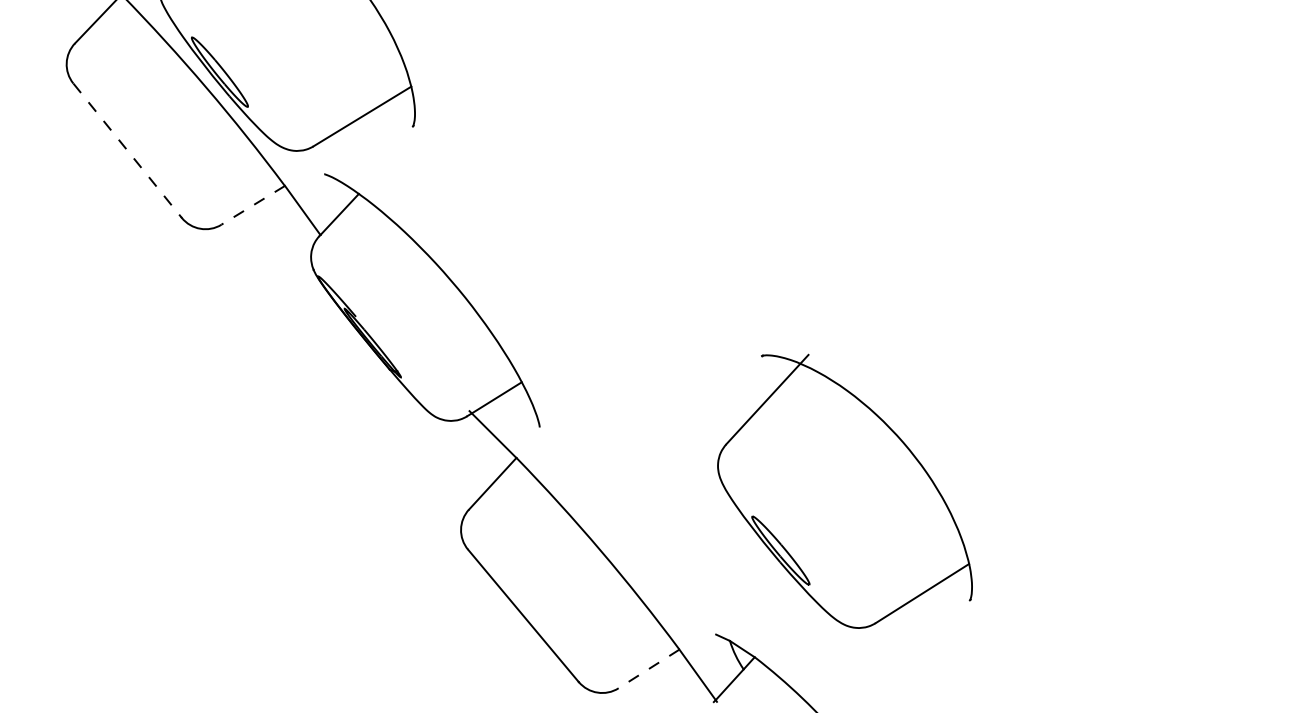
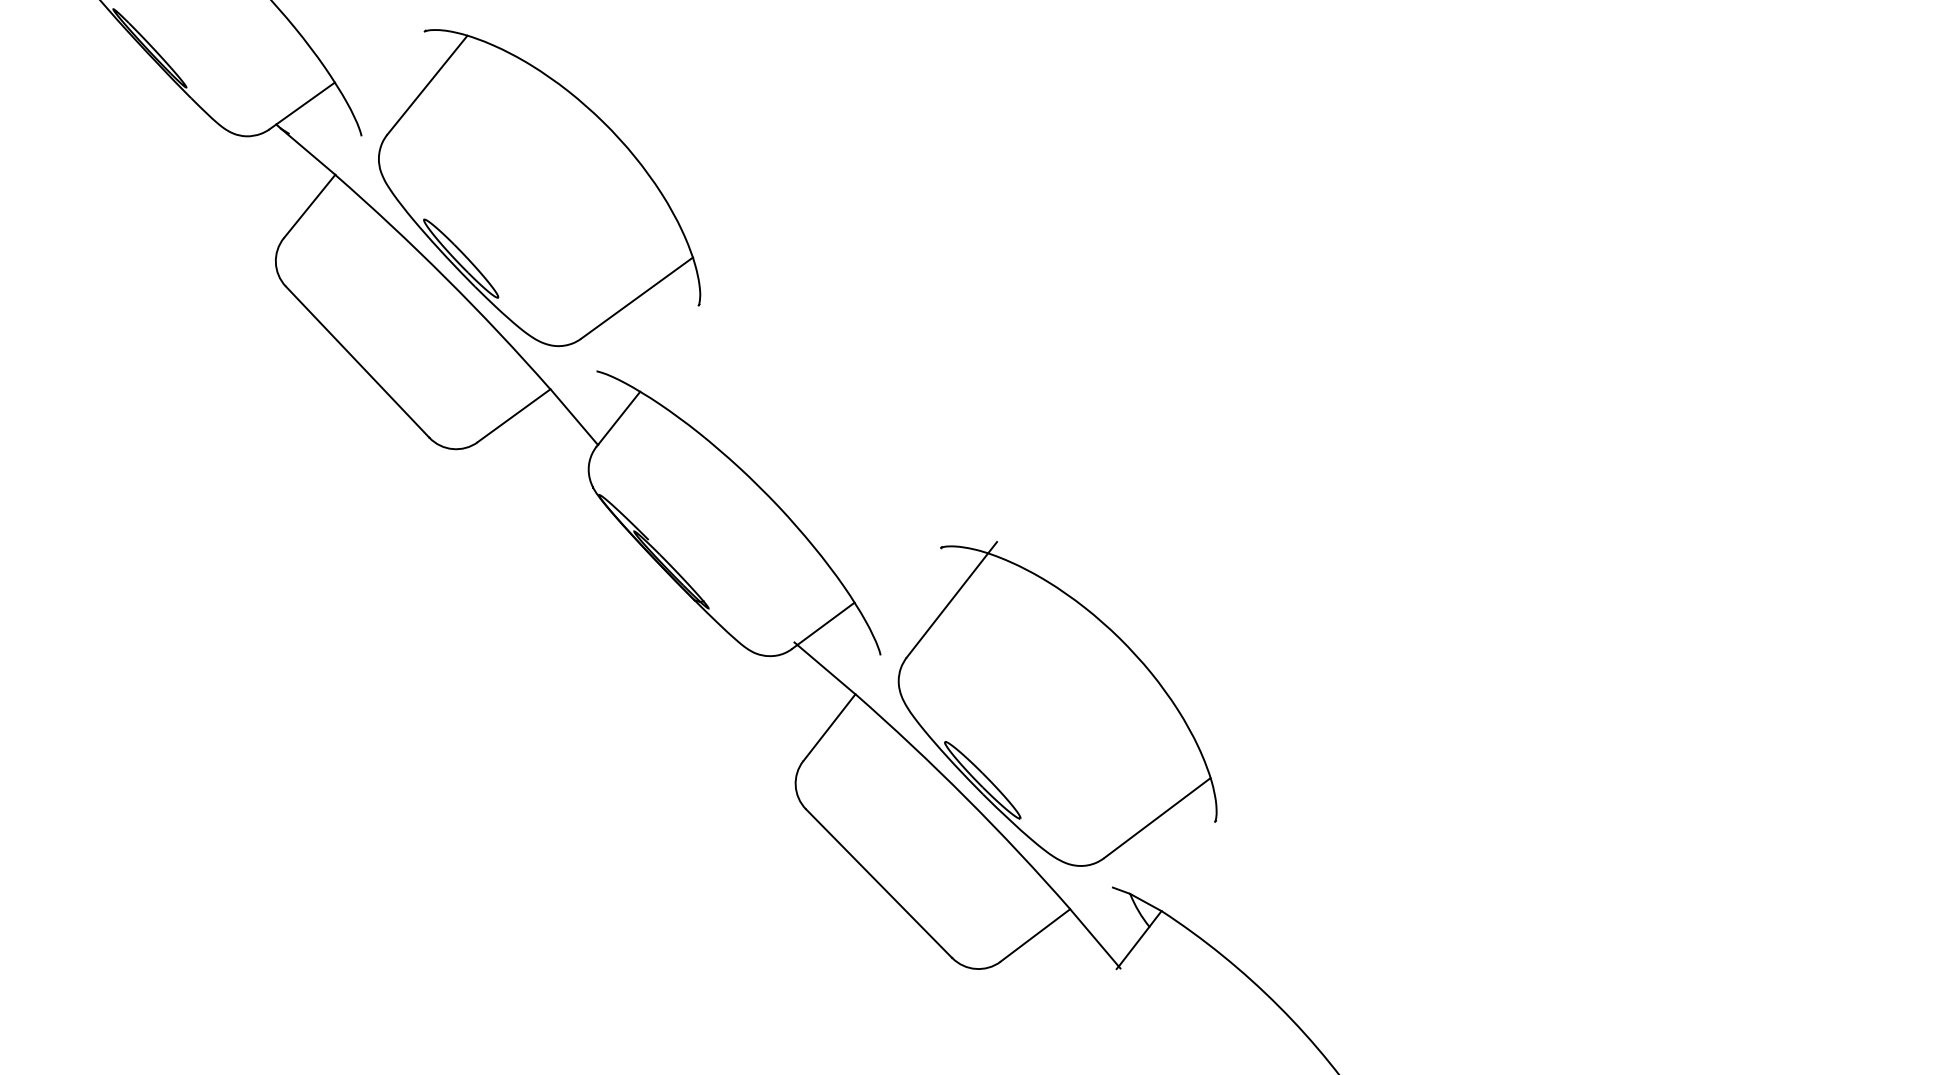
line: (127, 151) -> (357, 362), dashed -> solid
line: (253, 205) -> (514, 415), dashed -> solid
part: (847, 492) -> (1057, 703), moved
line: (649, 669) -> (1035, 935), dashed -> solid

